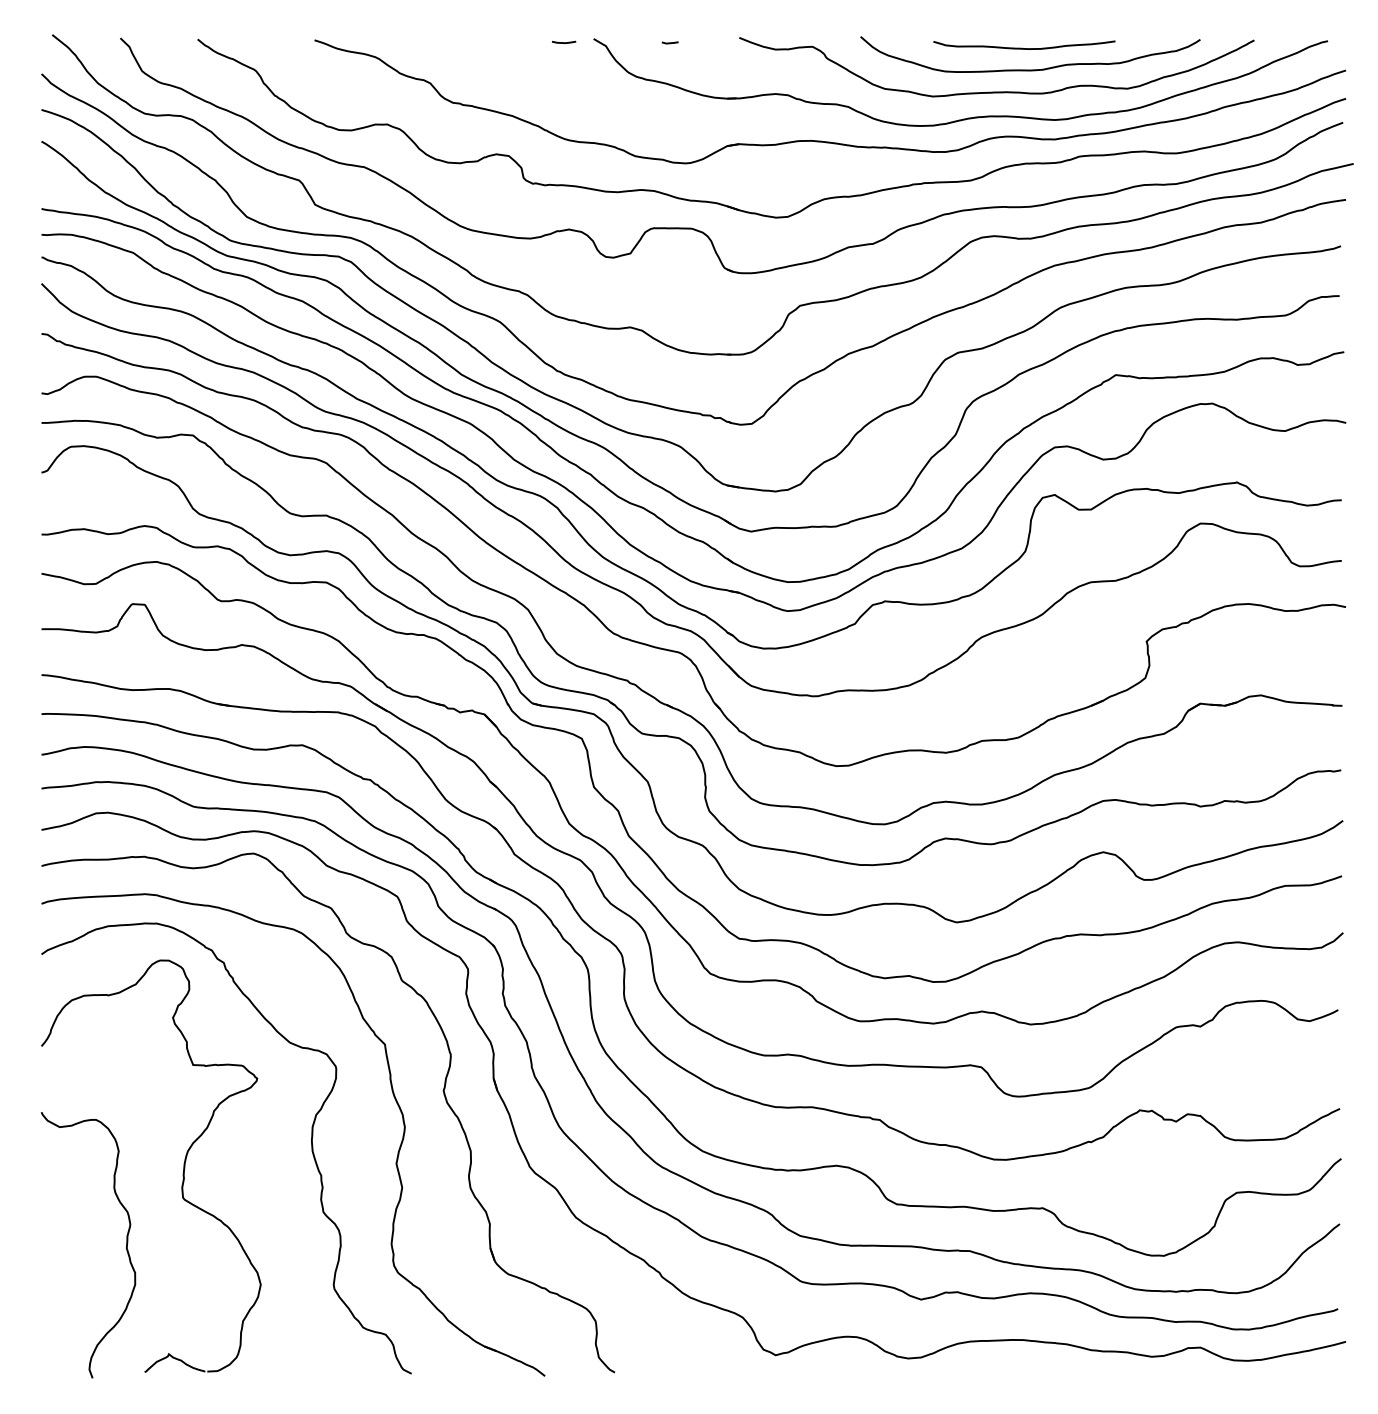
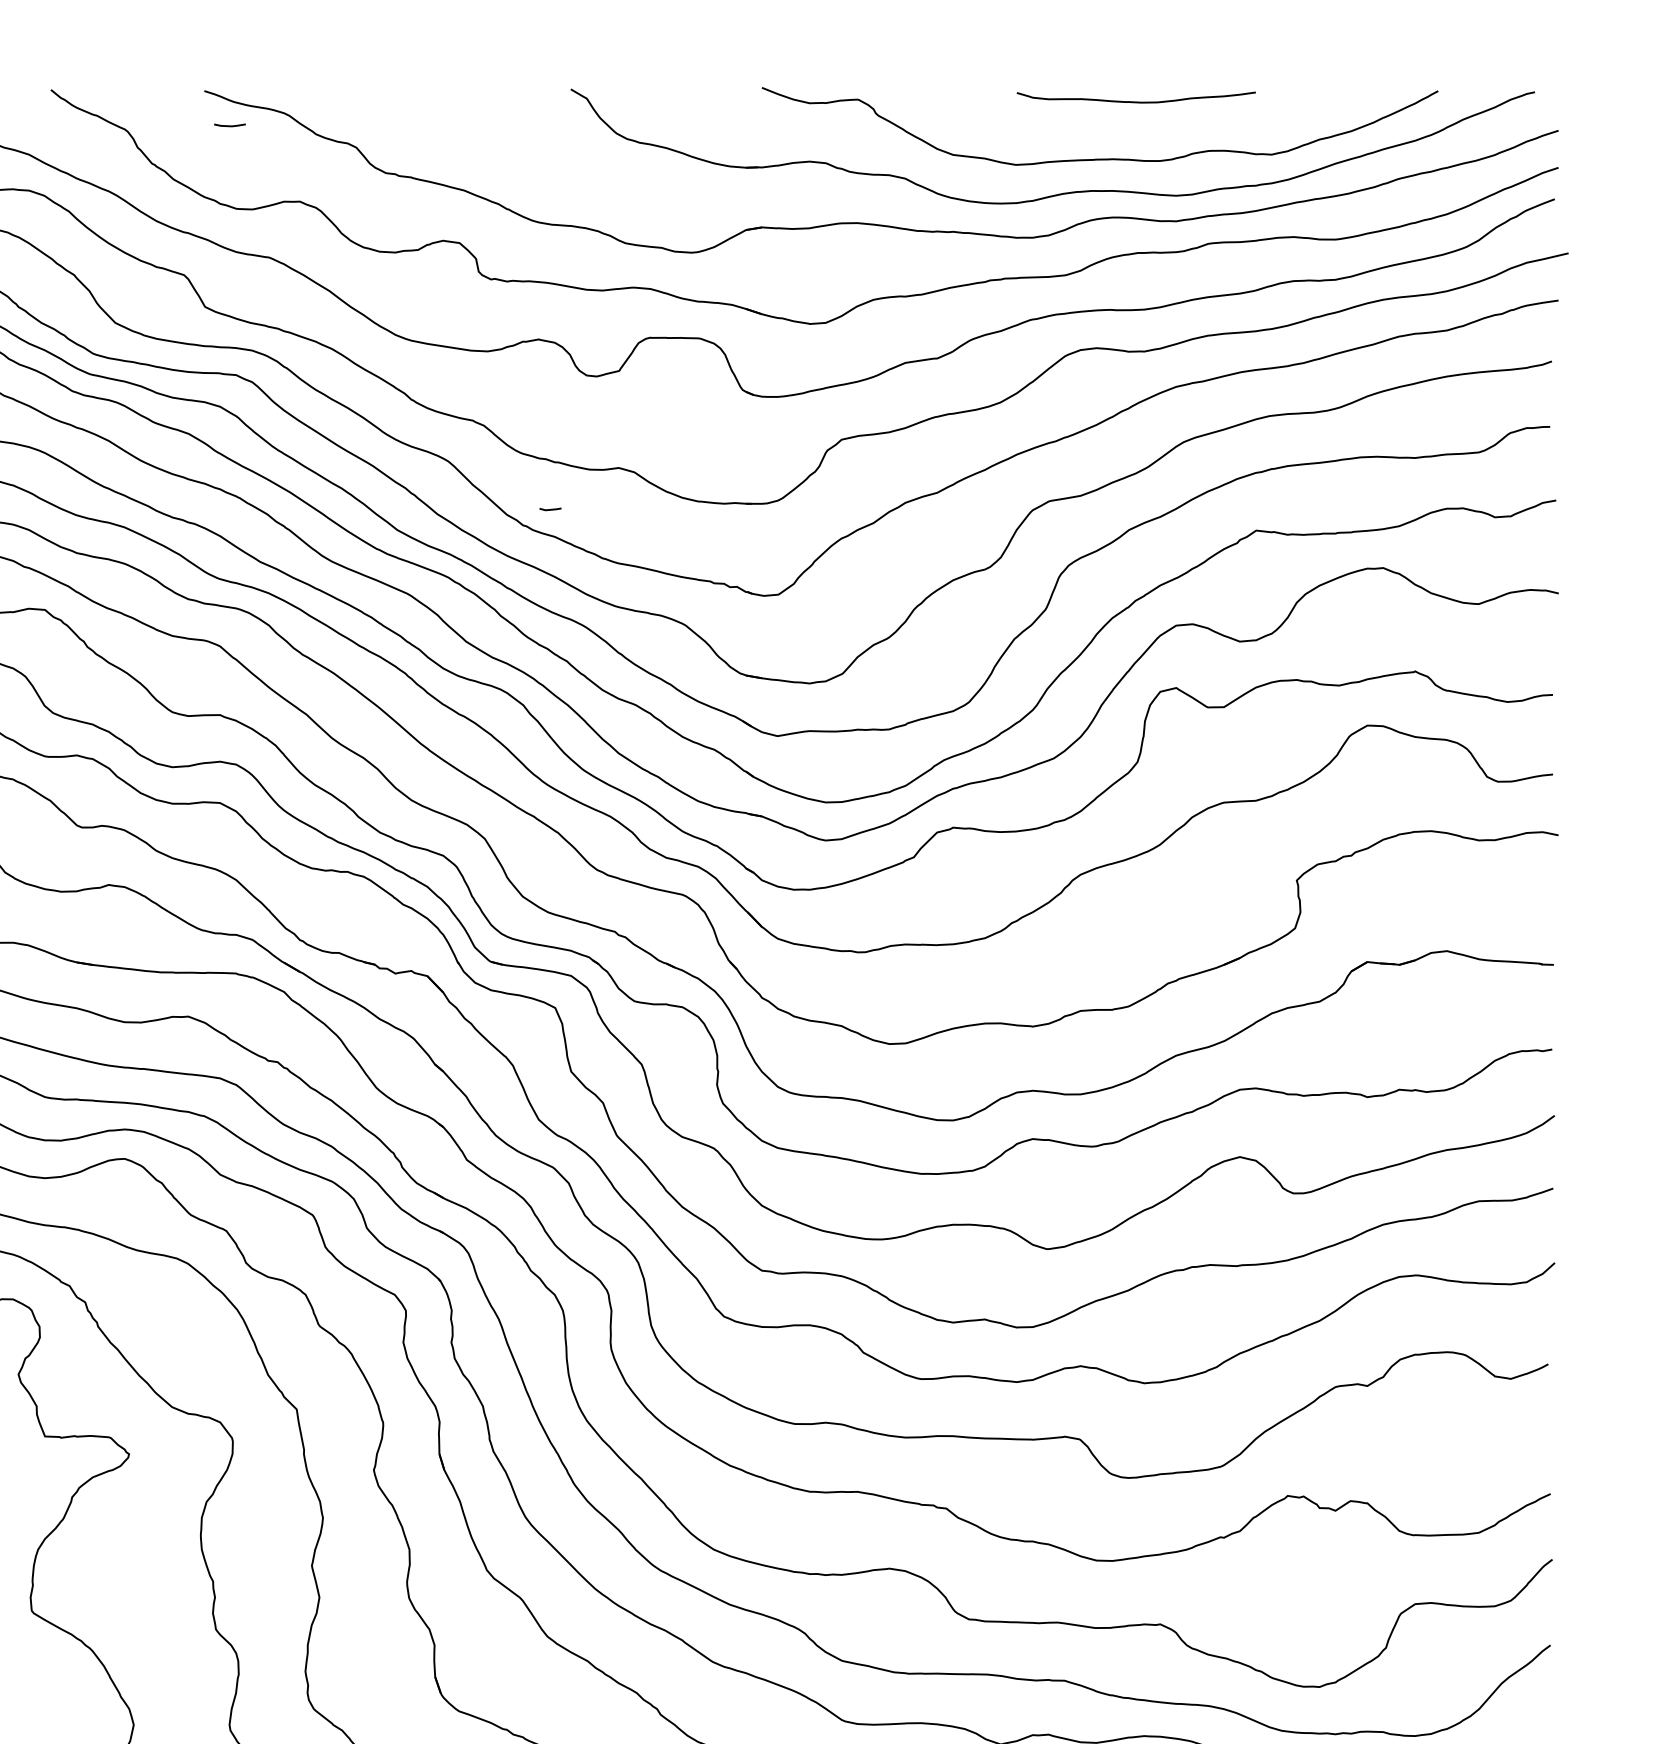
line: (564, 42) -> (230, 125), moved
line: (669, 42) -> (549, 508), moved
curve: (1030, 69) -> (1144, 129), removed

